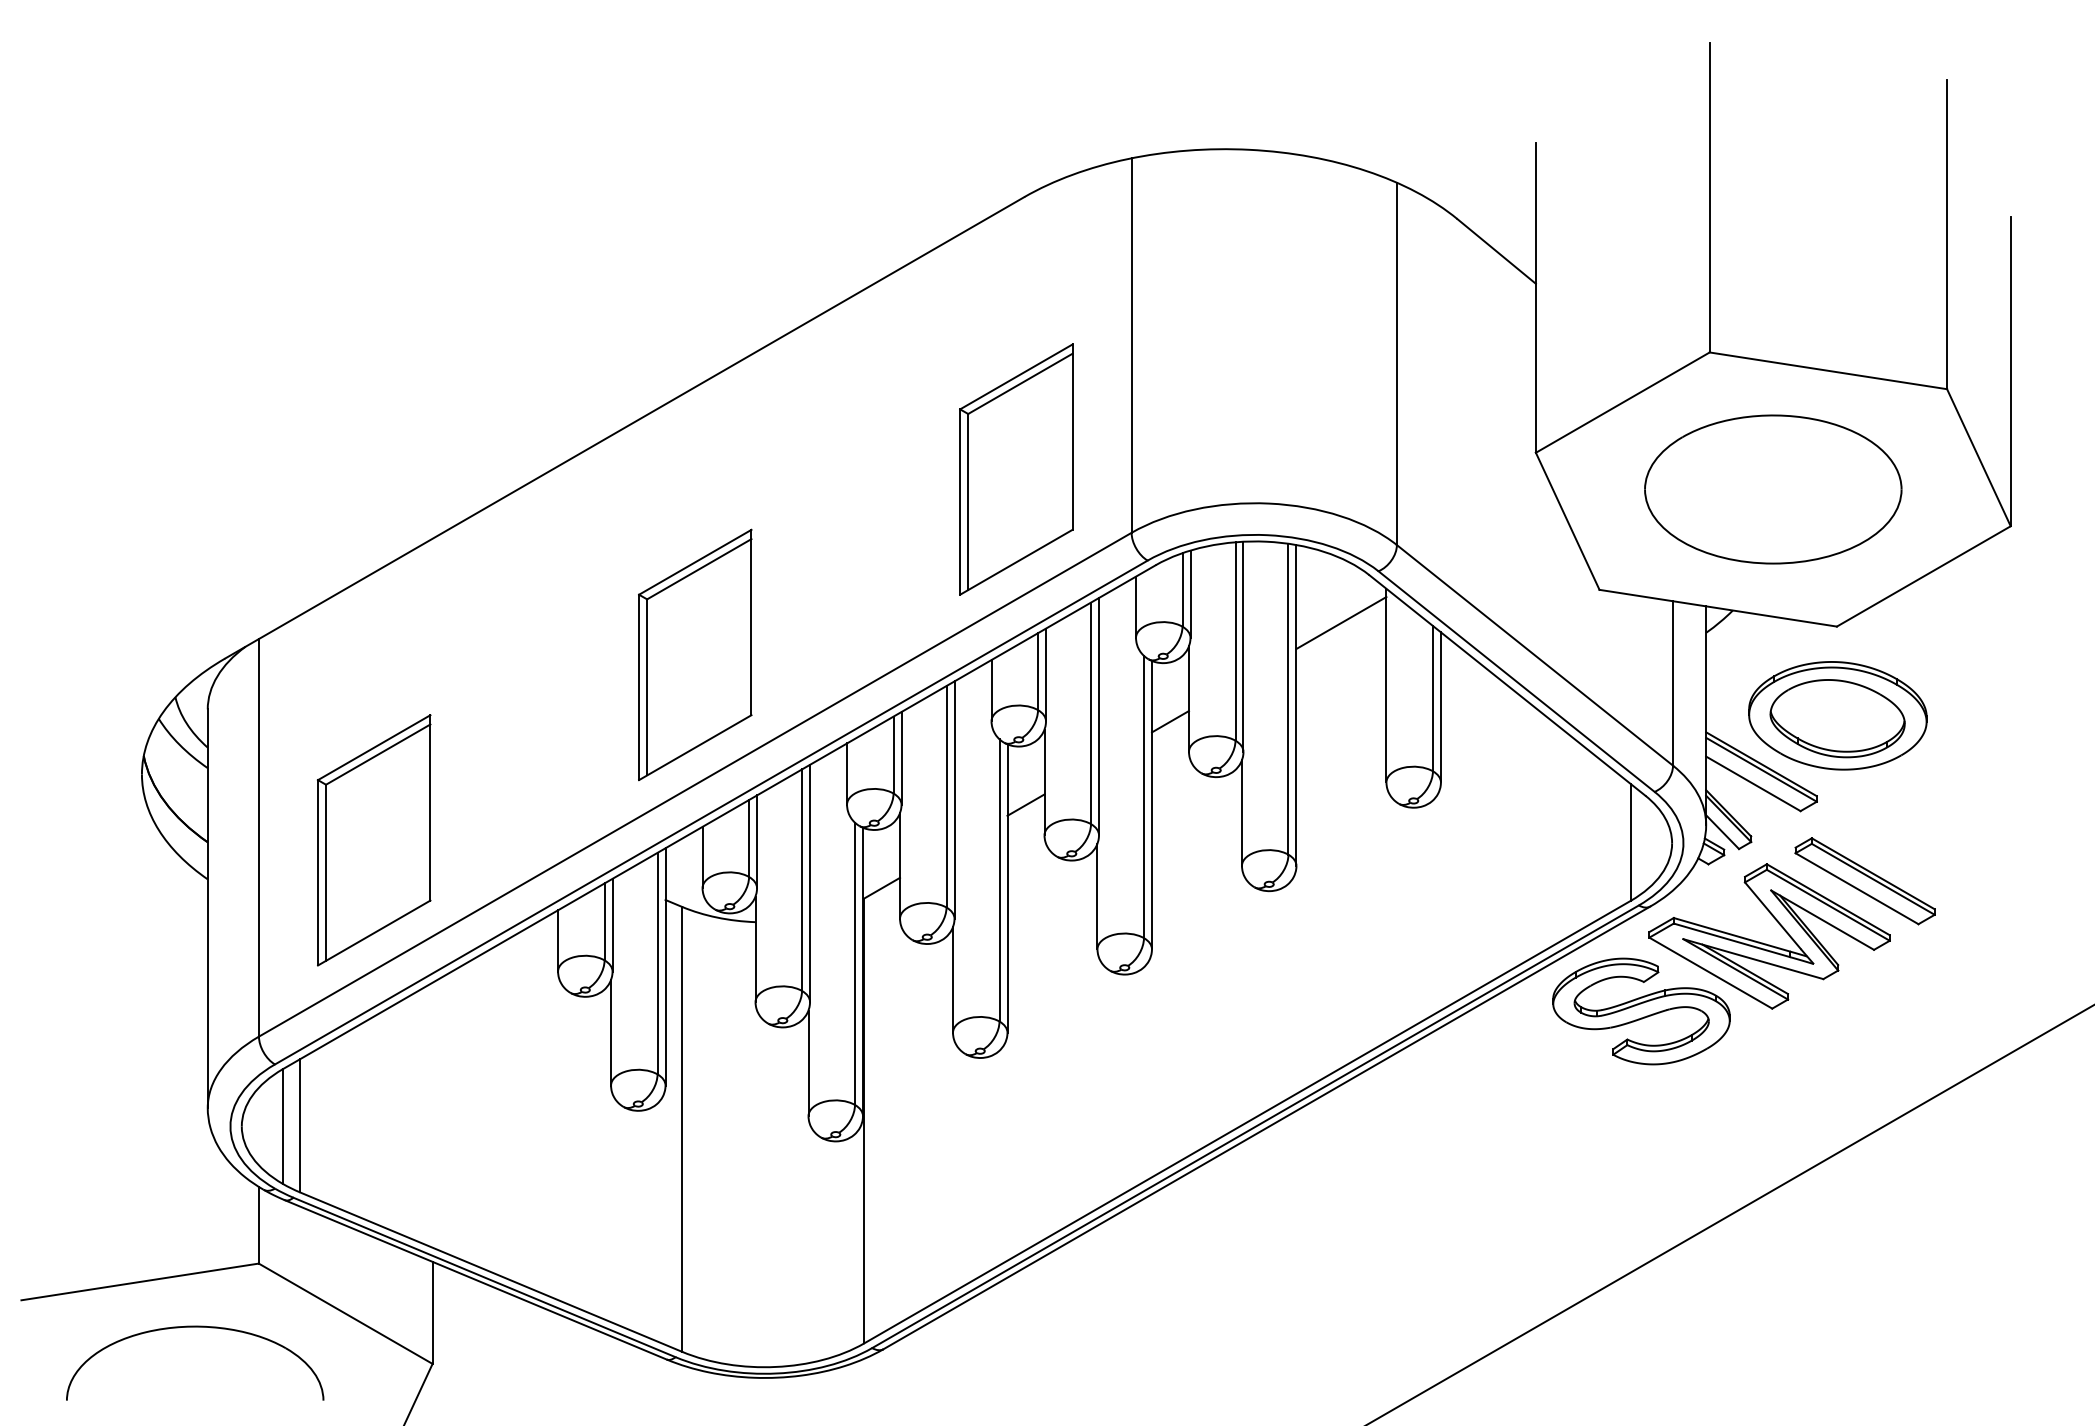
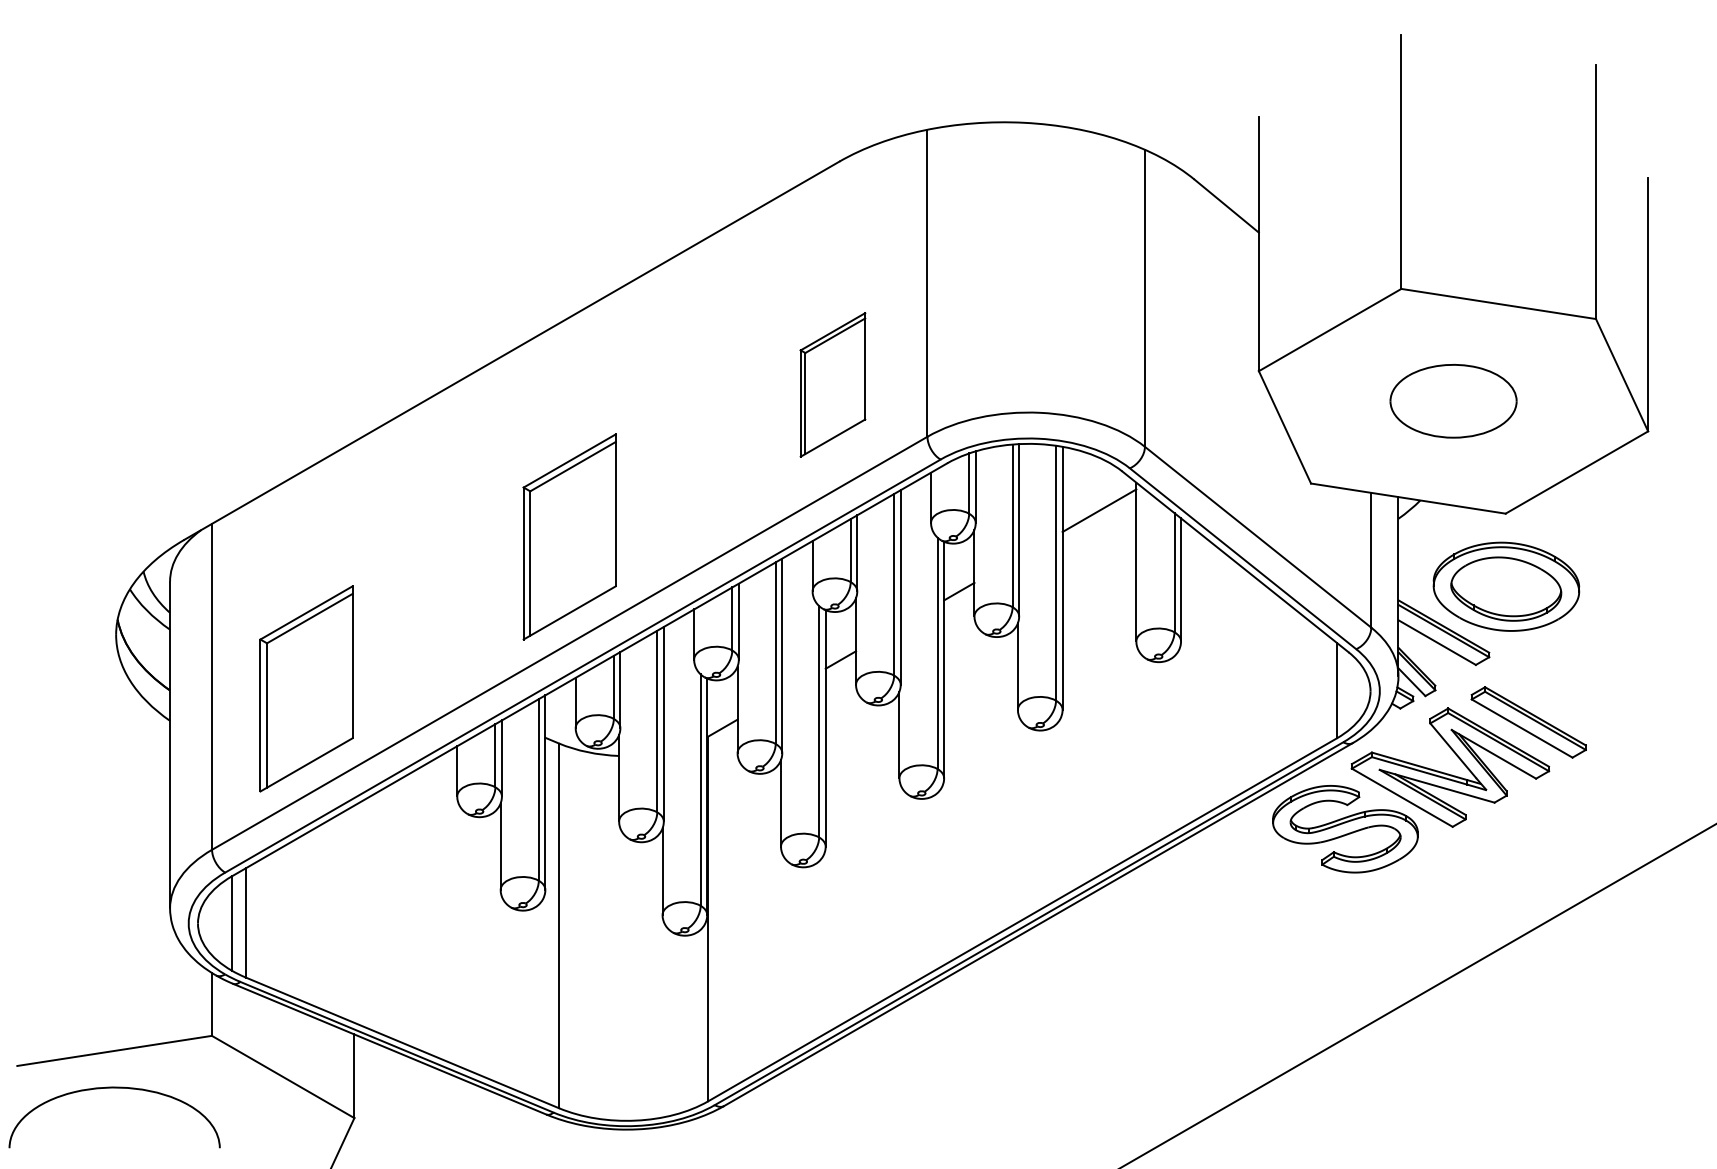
part: (1016, 469) -> (833, 384), size x0.7
part: (1773, 489) -> (1453, 401), size x0.6
part: (195, 1327) -> (114, 1088), moved

